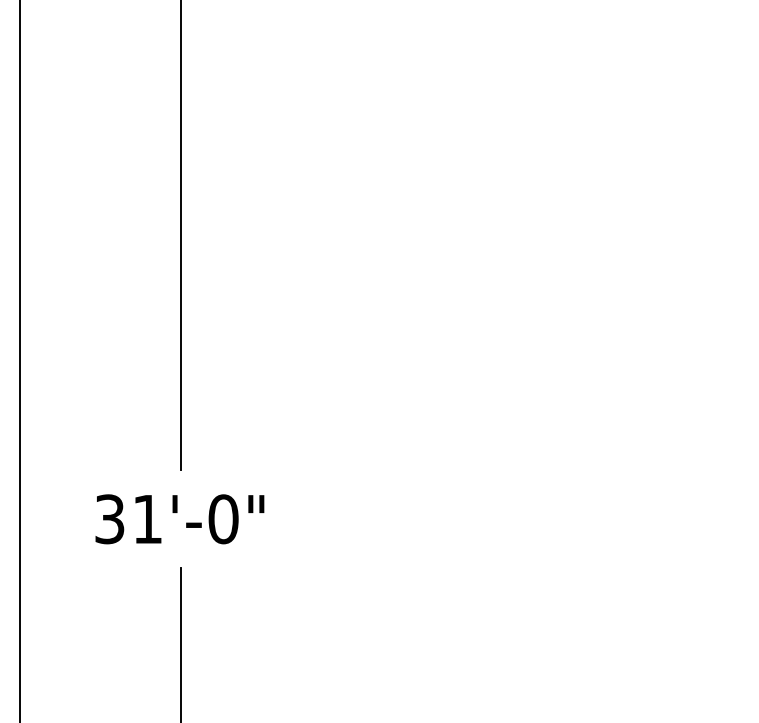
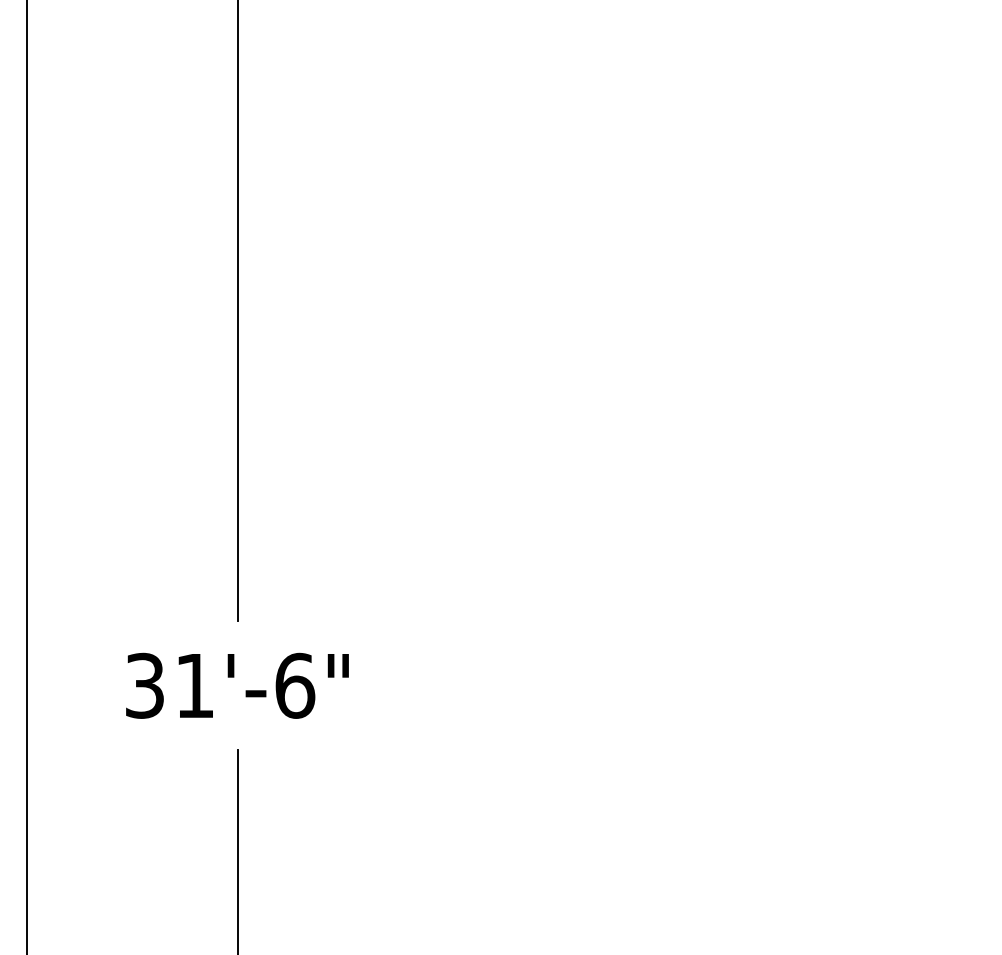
text: (223, 519) -> (295, 686), 31'-0" -> 31'-6"

